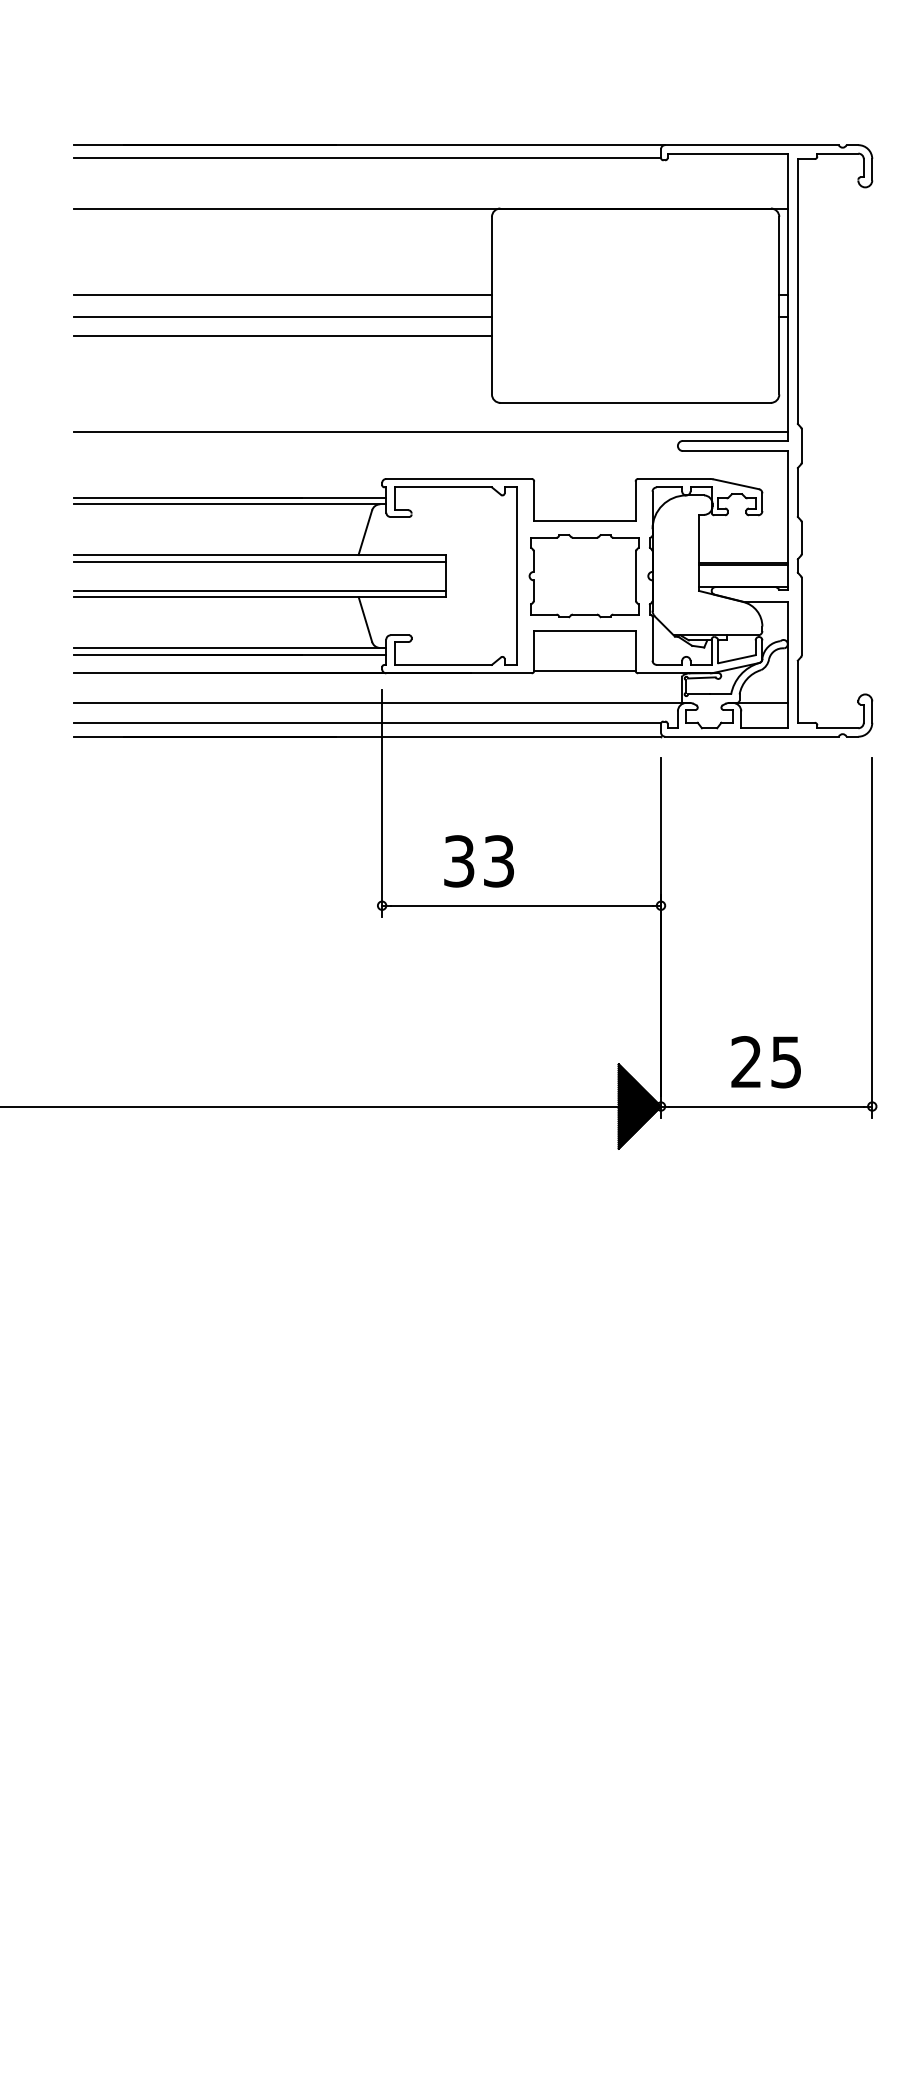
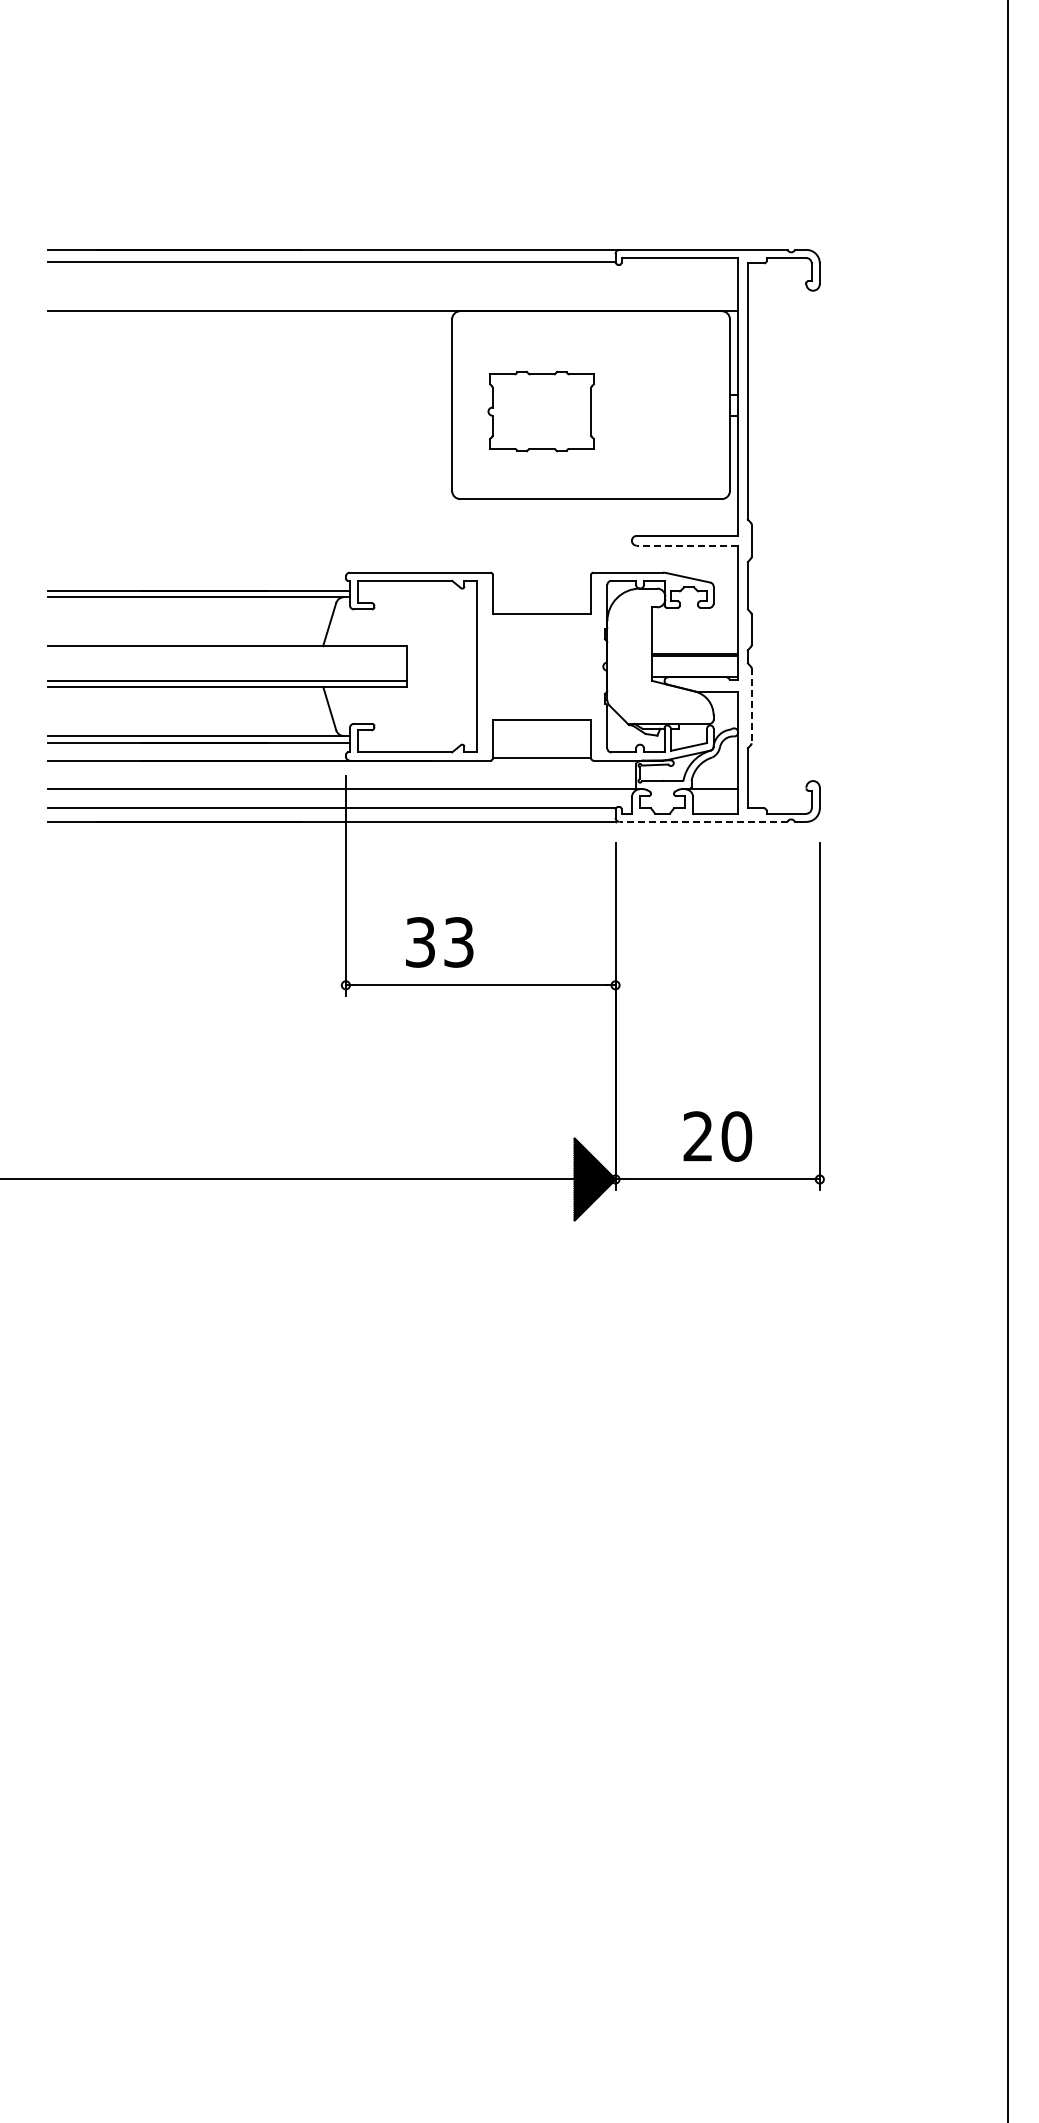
line: (282, 294) -> (249, 394), removed
line: (282, 316) -> (249, 415), removed
line: (282, 336) -> (249, 434), removed
line: (430, 432) -> (392, 527), removed
line: (735, 450) -> (687, 545), solid -> dashed
line: (259, 561) -> (227, 652), removed
part: (583, 576) -> (540, 411), moved
line: (801, 617) -> (751, 706), solid -> dashed
line: (751, 736) -> (703, 821), solid -> dashed
text: (786, 1062) -> (736, 1136), 25 -> 20

